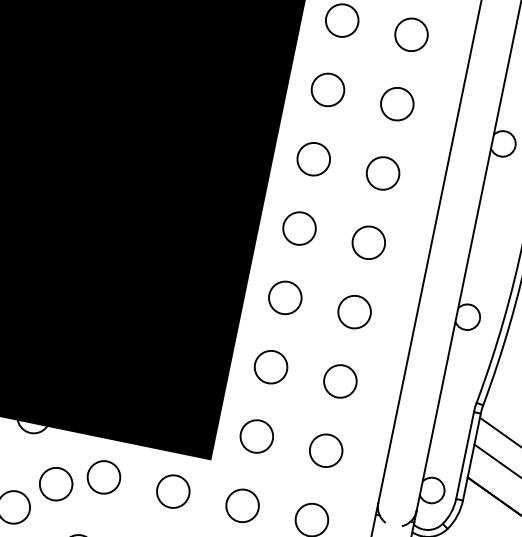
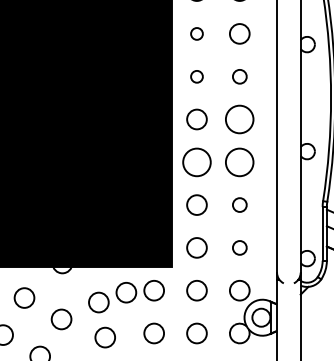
circle: (327, 89) -> (196, 33), size x0.6
circle: (313, 158) -> (196, 76), size x0.6
circle: (382, 173) -> (239, 76), size x0.7
circle: (368, 242) -> (239, 119), size x1.4
circle: (284, 296) -> (196, 161), size x1.4
circle: (354, 310) -> (239, 161), size x1.4
circle: (340, 380) -> (239, 204), size x0.7
circle: (325, 450) -> (239, 247), size x0.7
part: (79, 480) -> (112, 297), moved

